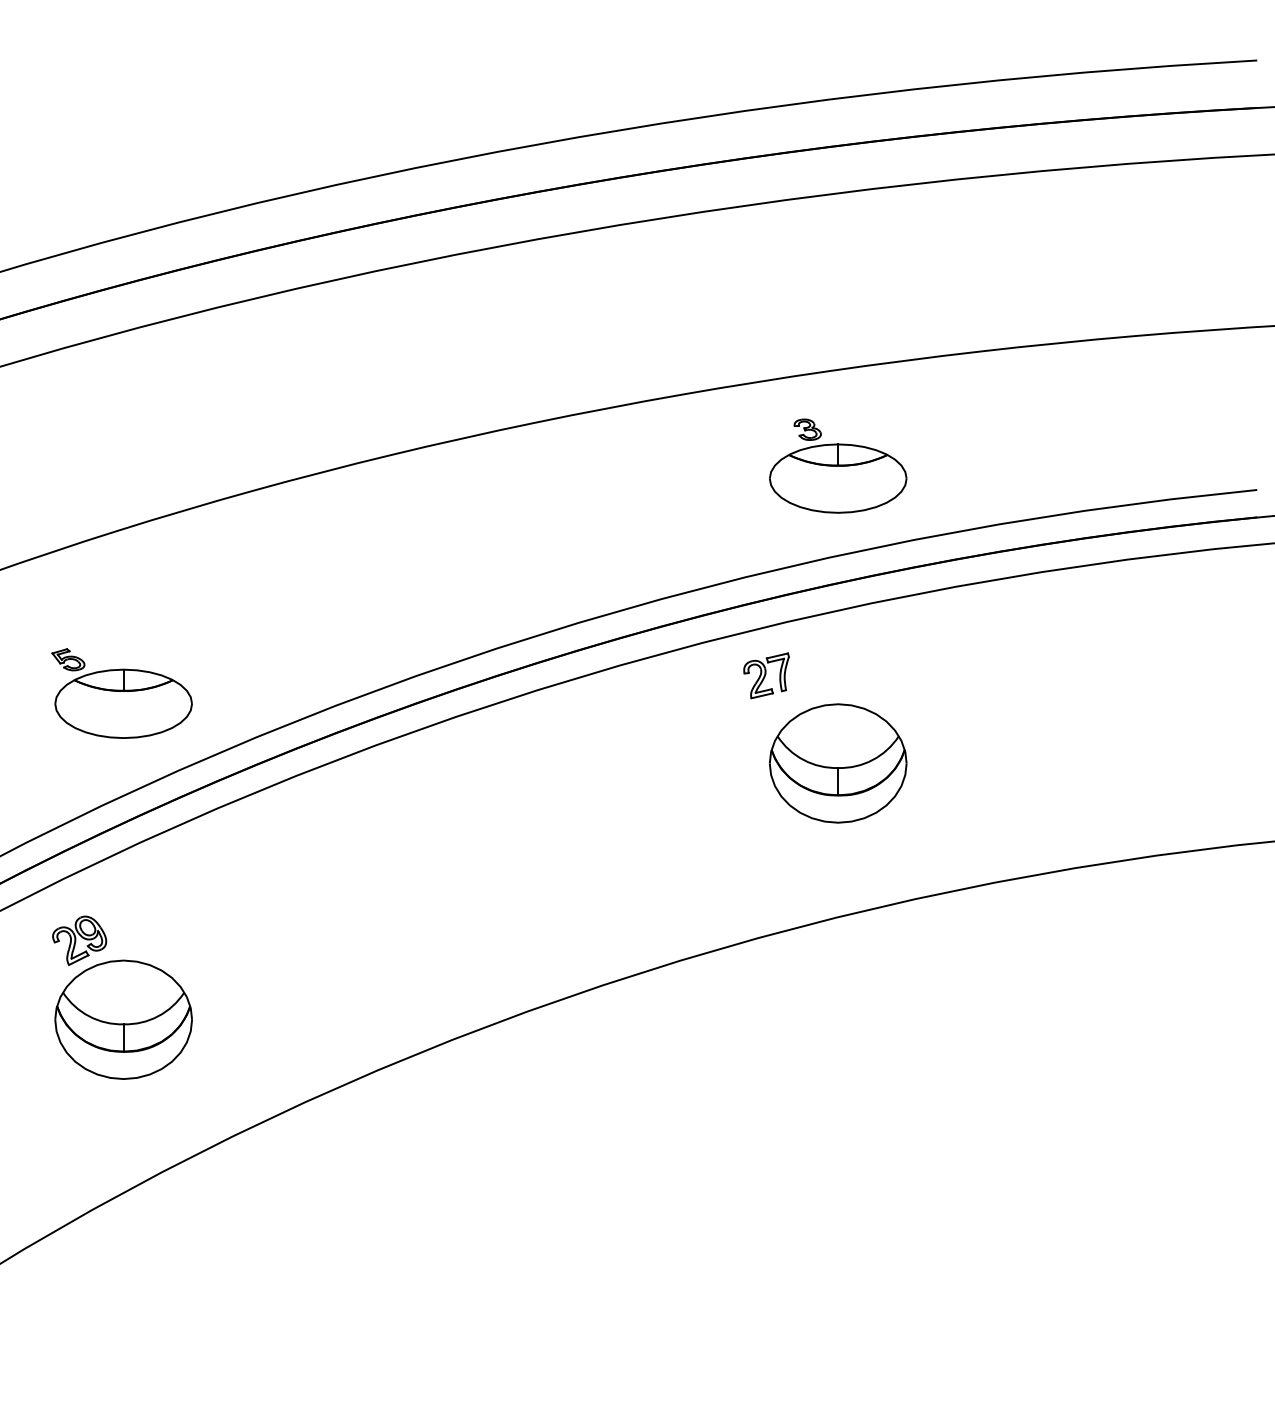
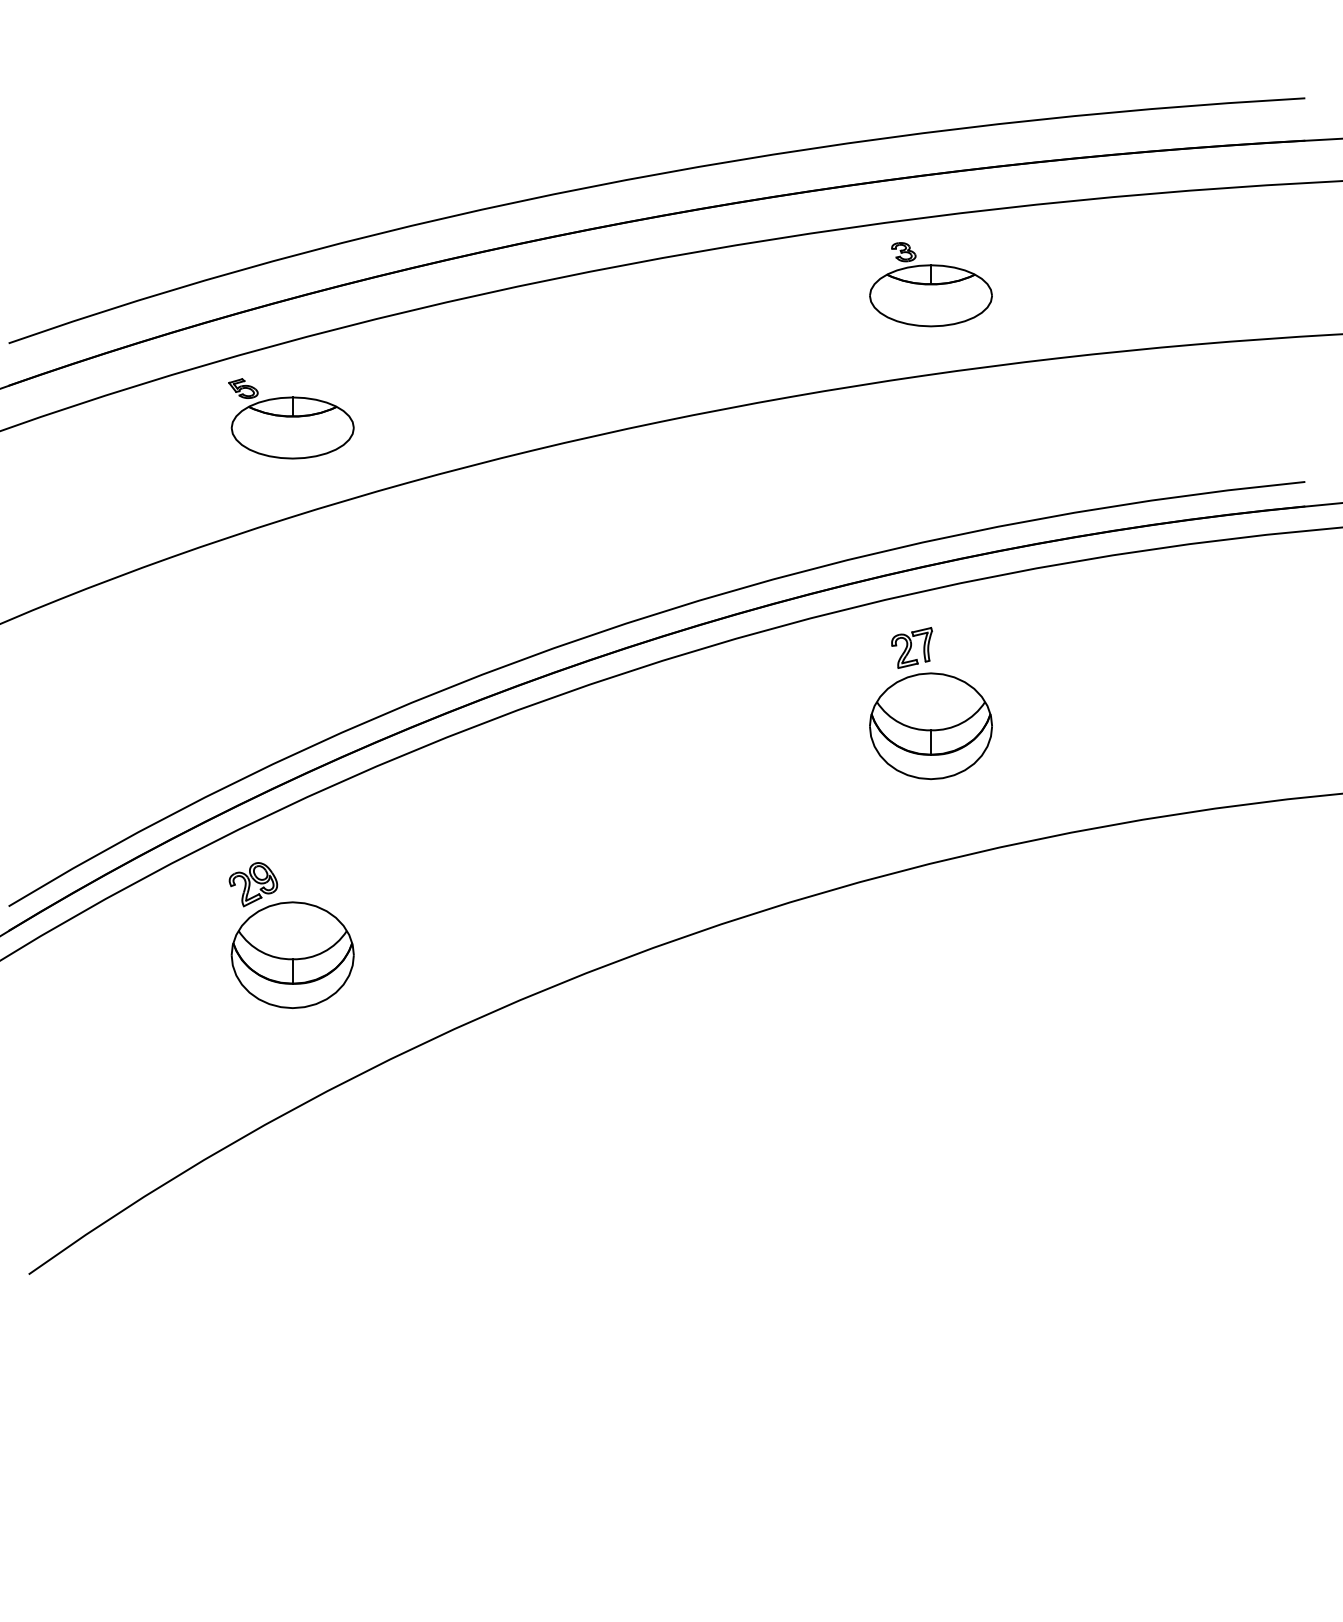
part: (837, 465) -> (930, 284), moved
part: (765, 675) -> (911, 647), moved
part: (122, 693) -> (291, 418), moved

